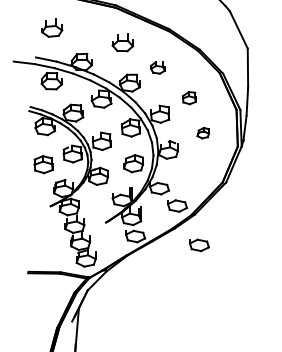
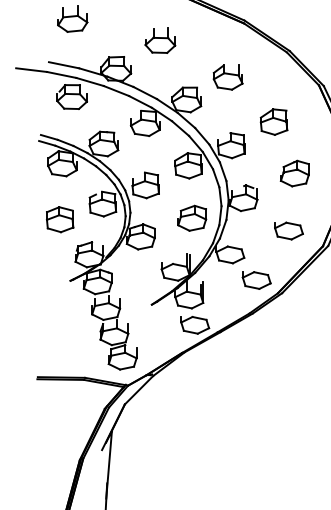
part: (122, 42) -> (159, 40), moved
part: (157, 67) -> (227, 76), size x1.43
part: (189, 97) -> (274, 121), size x1.43
part: (202, 132) -> (293, 172), size x1.67
part: (198, 245) -> (287, 231), moved

